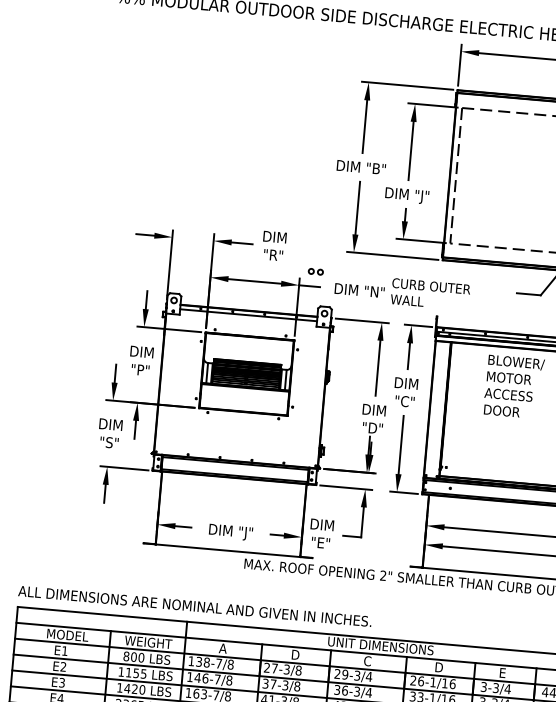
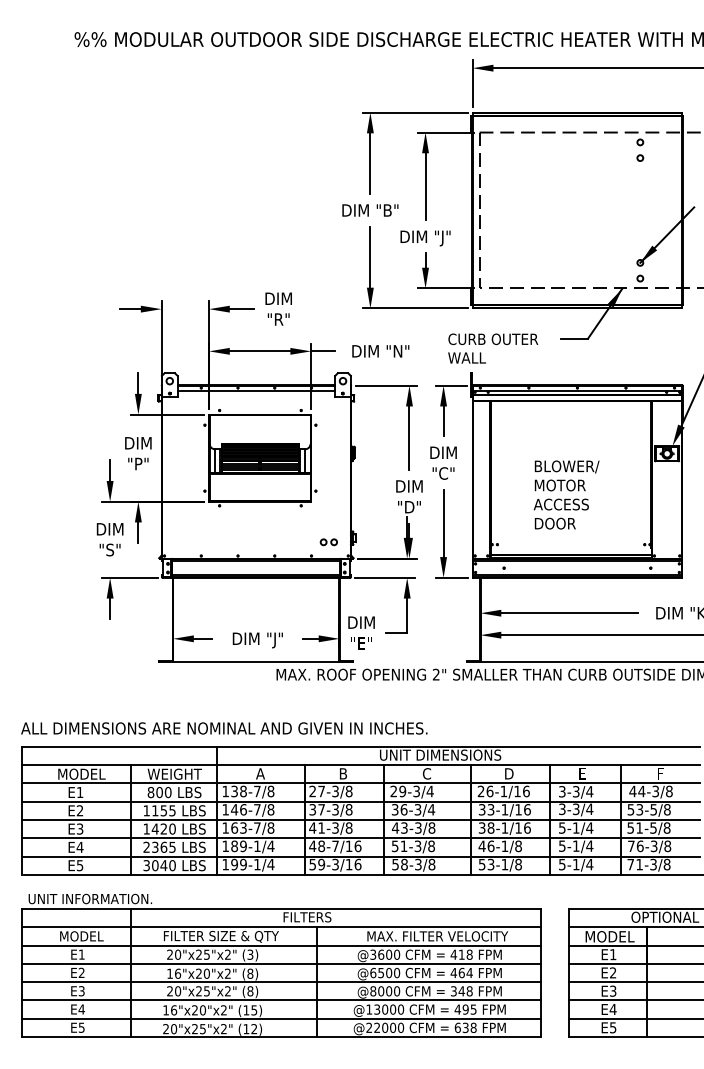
part: (315, 271) -> (328, 542), moved
text: (430, 294) -> (493, 348), moved
text: (513, 386) -> (566, 494), moved
text: (295, 655) -> (344, 774), D -> B

